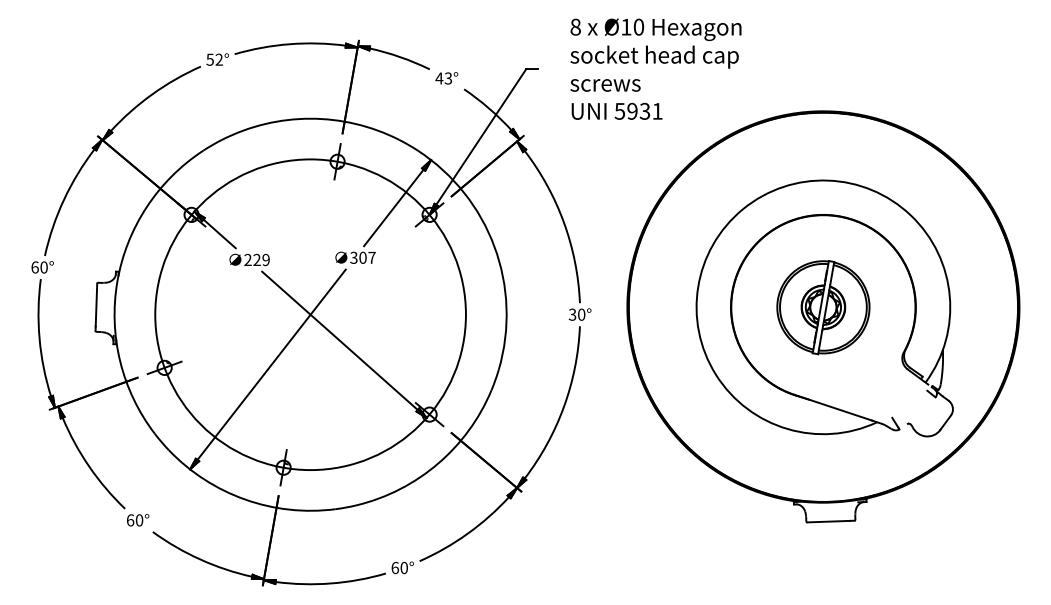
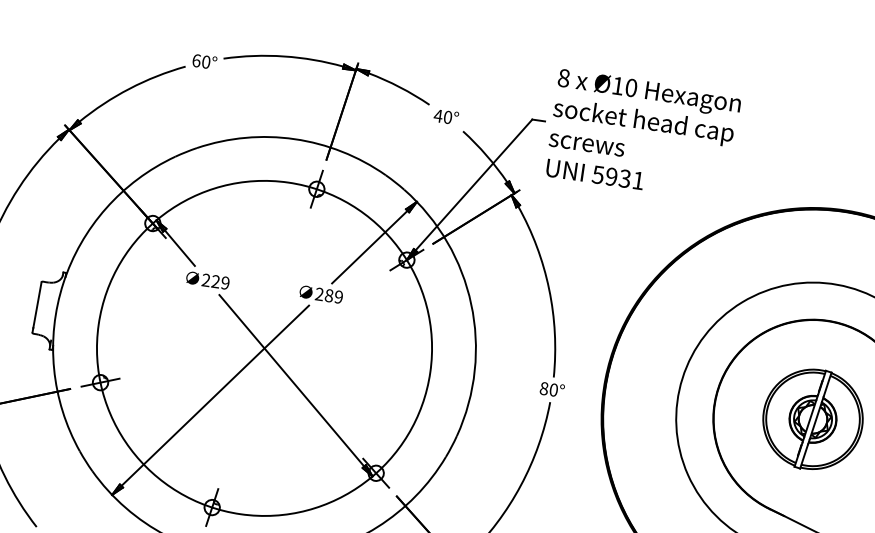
text: (214, 59) -> (201, 61), 52° -> 60°
text: (655, 68) -> (642, 134), moved
text: (448, 78) -> (448, 117), 43° -> 40°
text: (362, 257) -> (328, 295), 307 -> 289
text: (572, 314) -> (544, 388), 30° -> 80°

